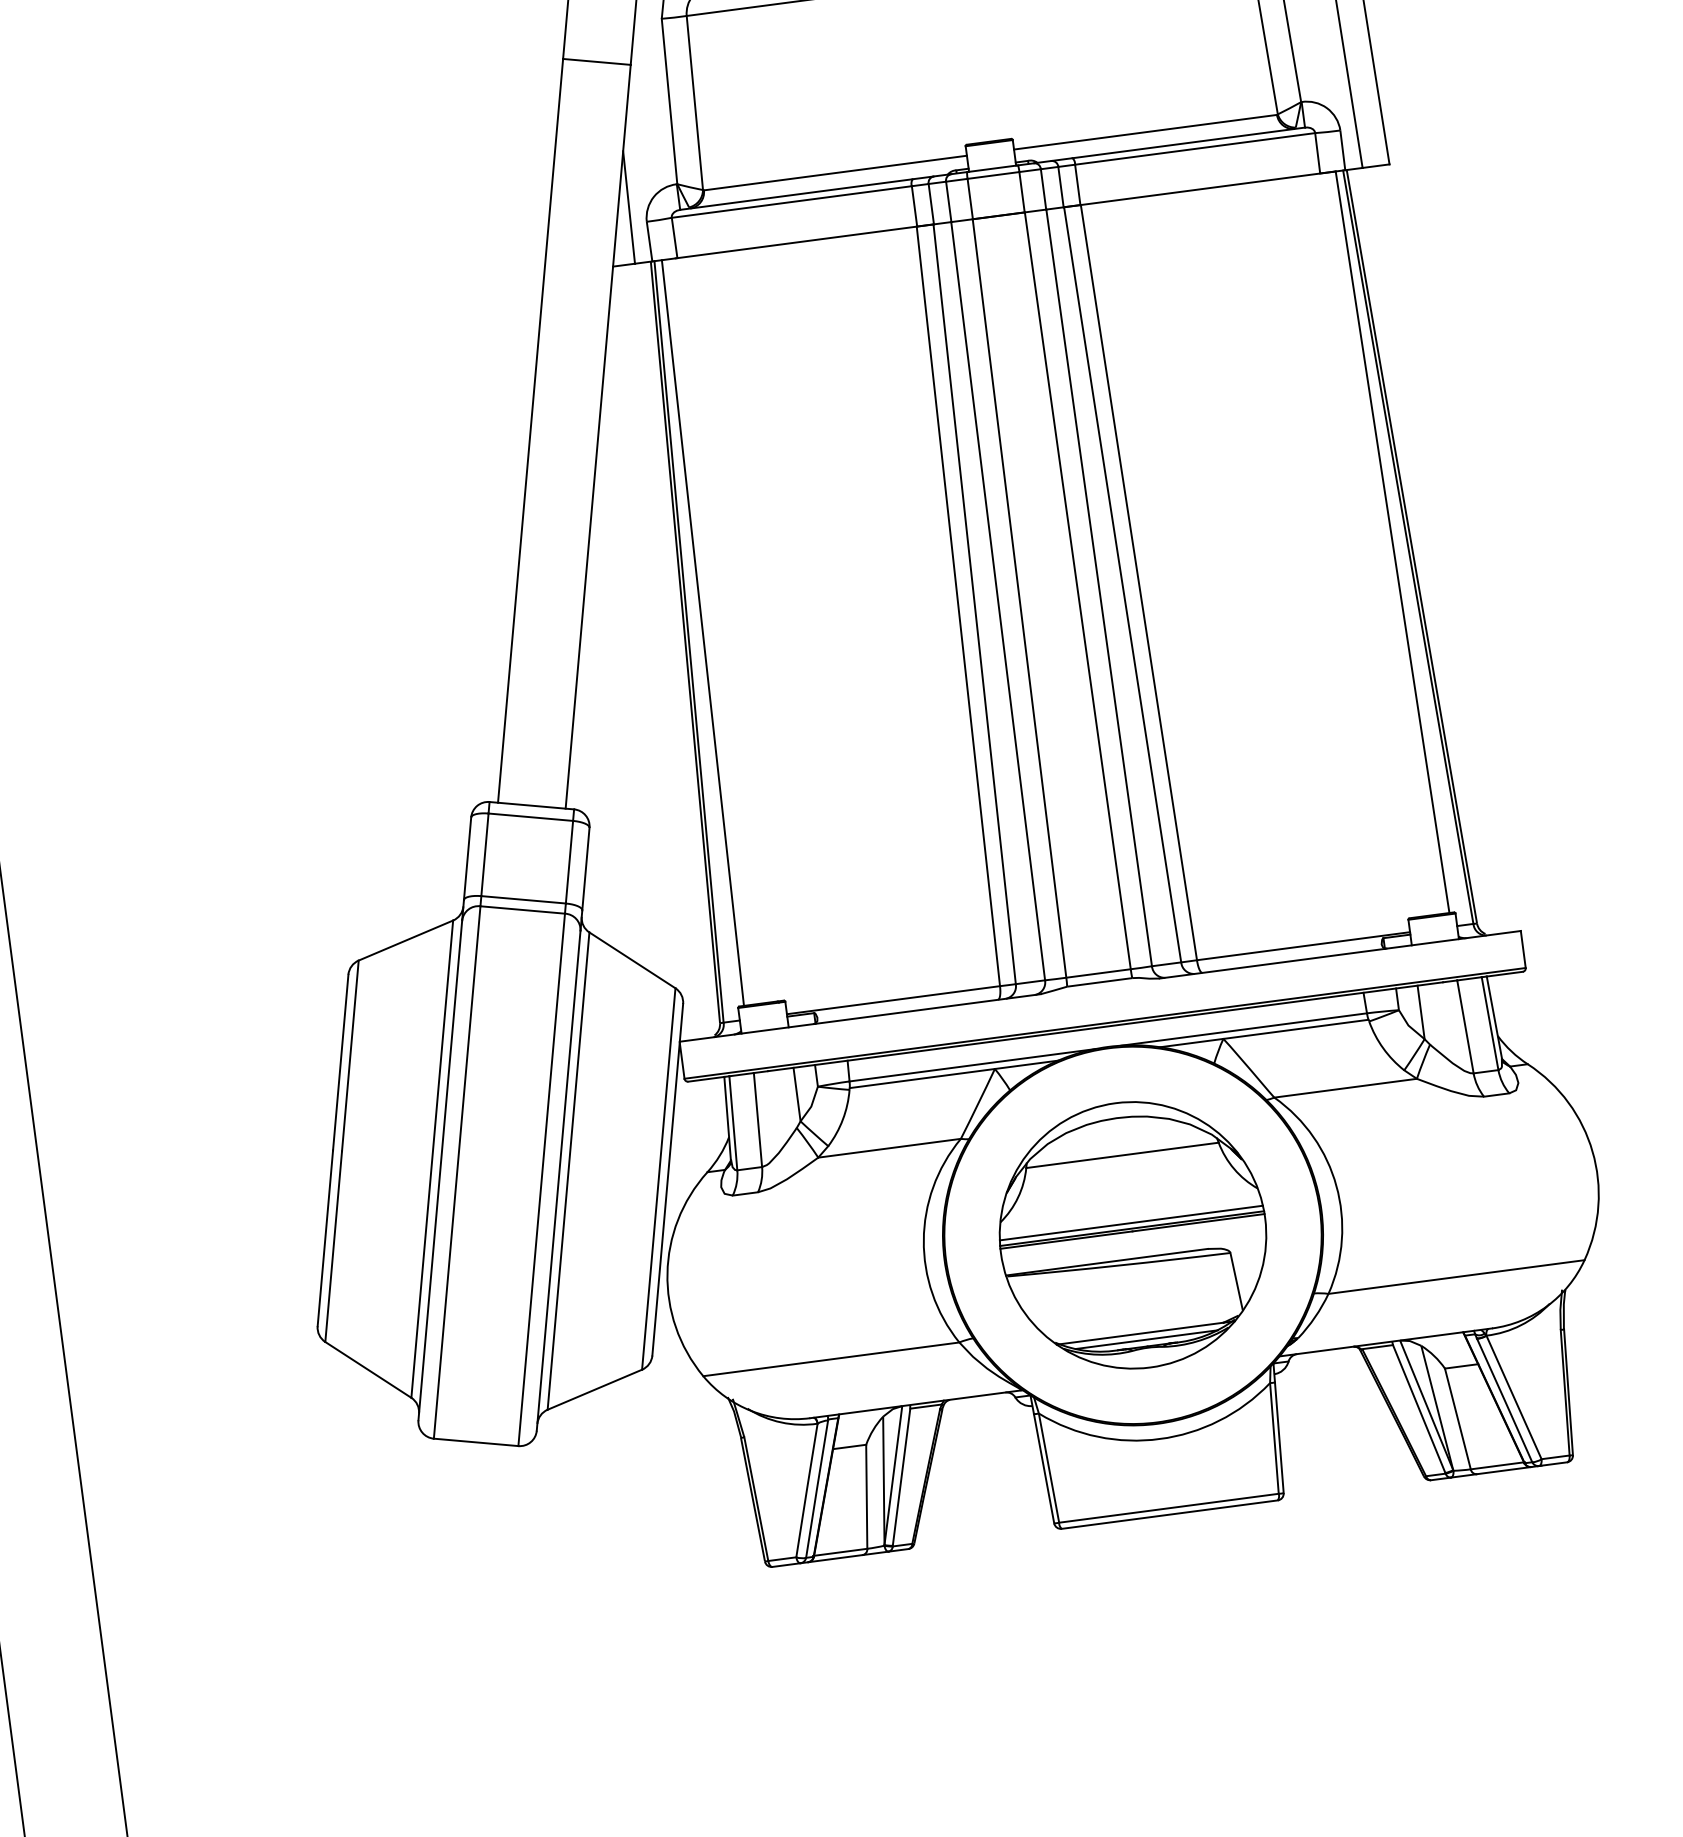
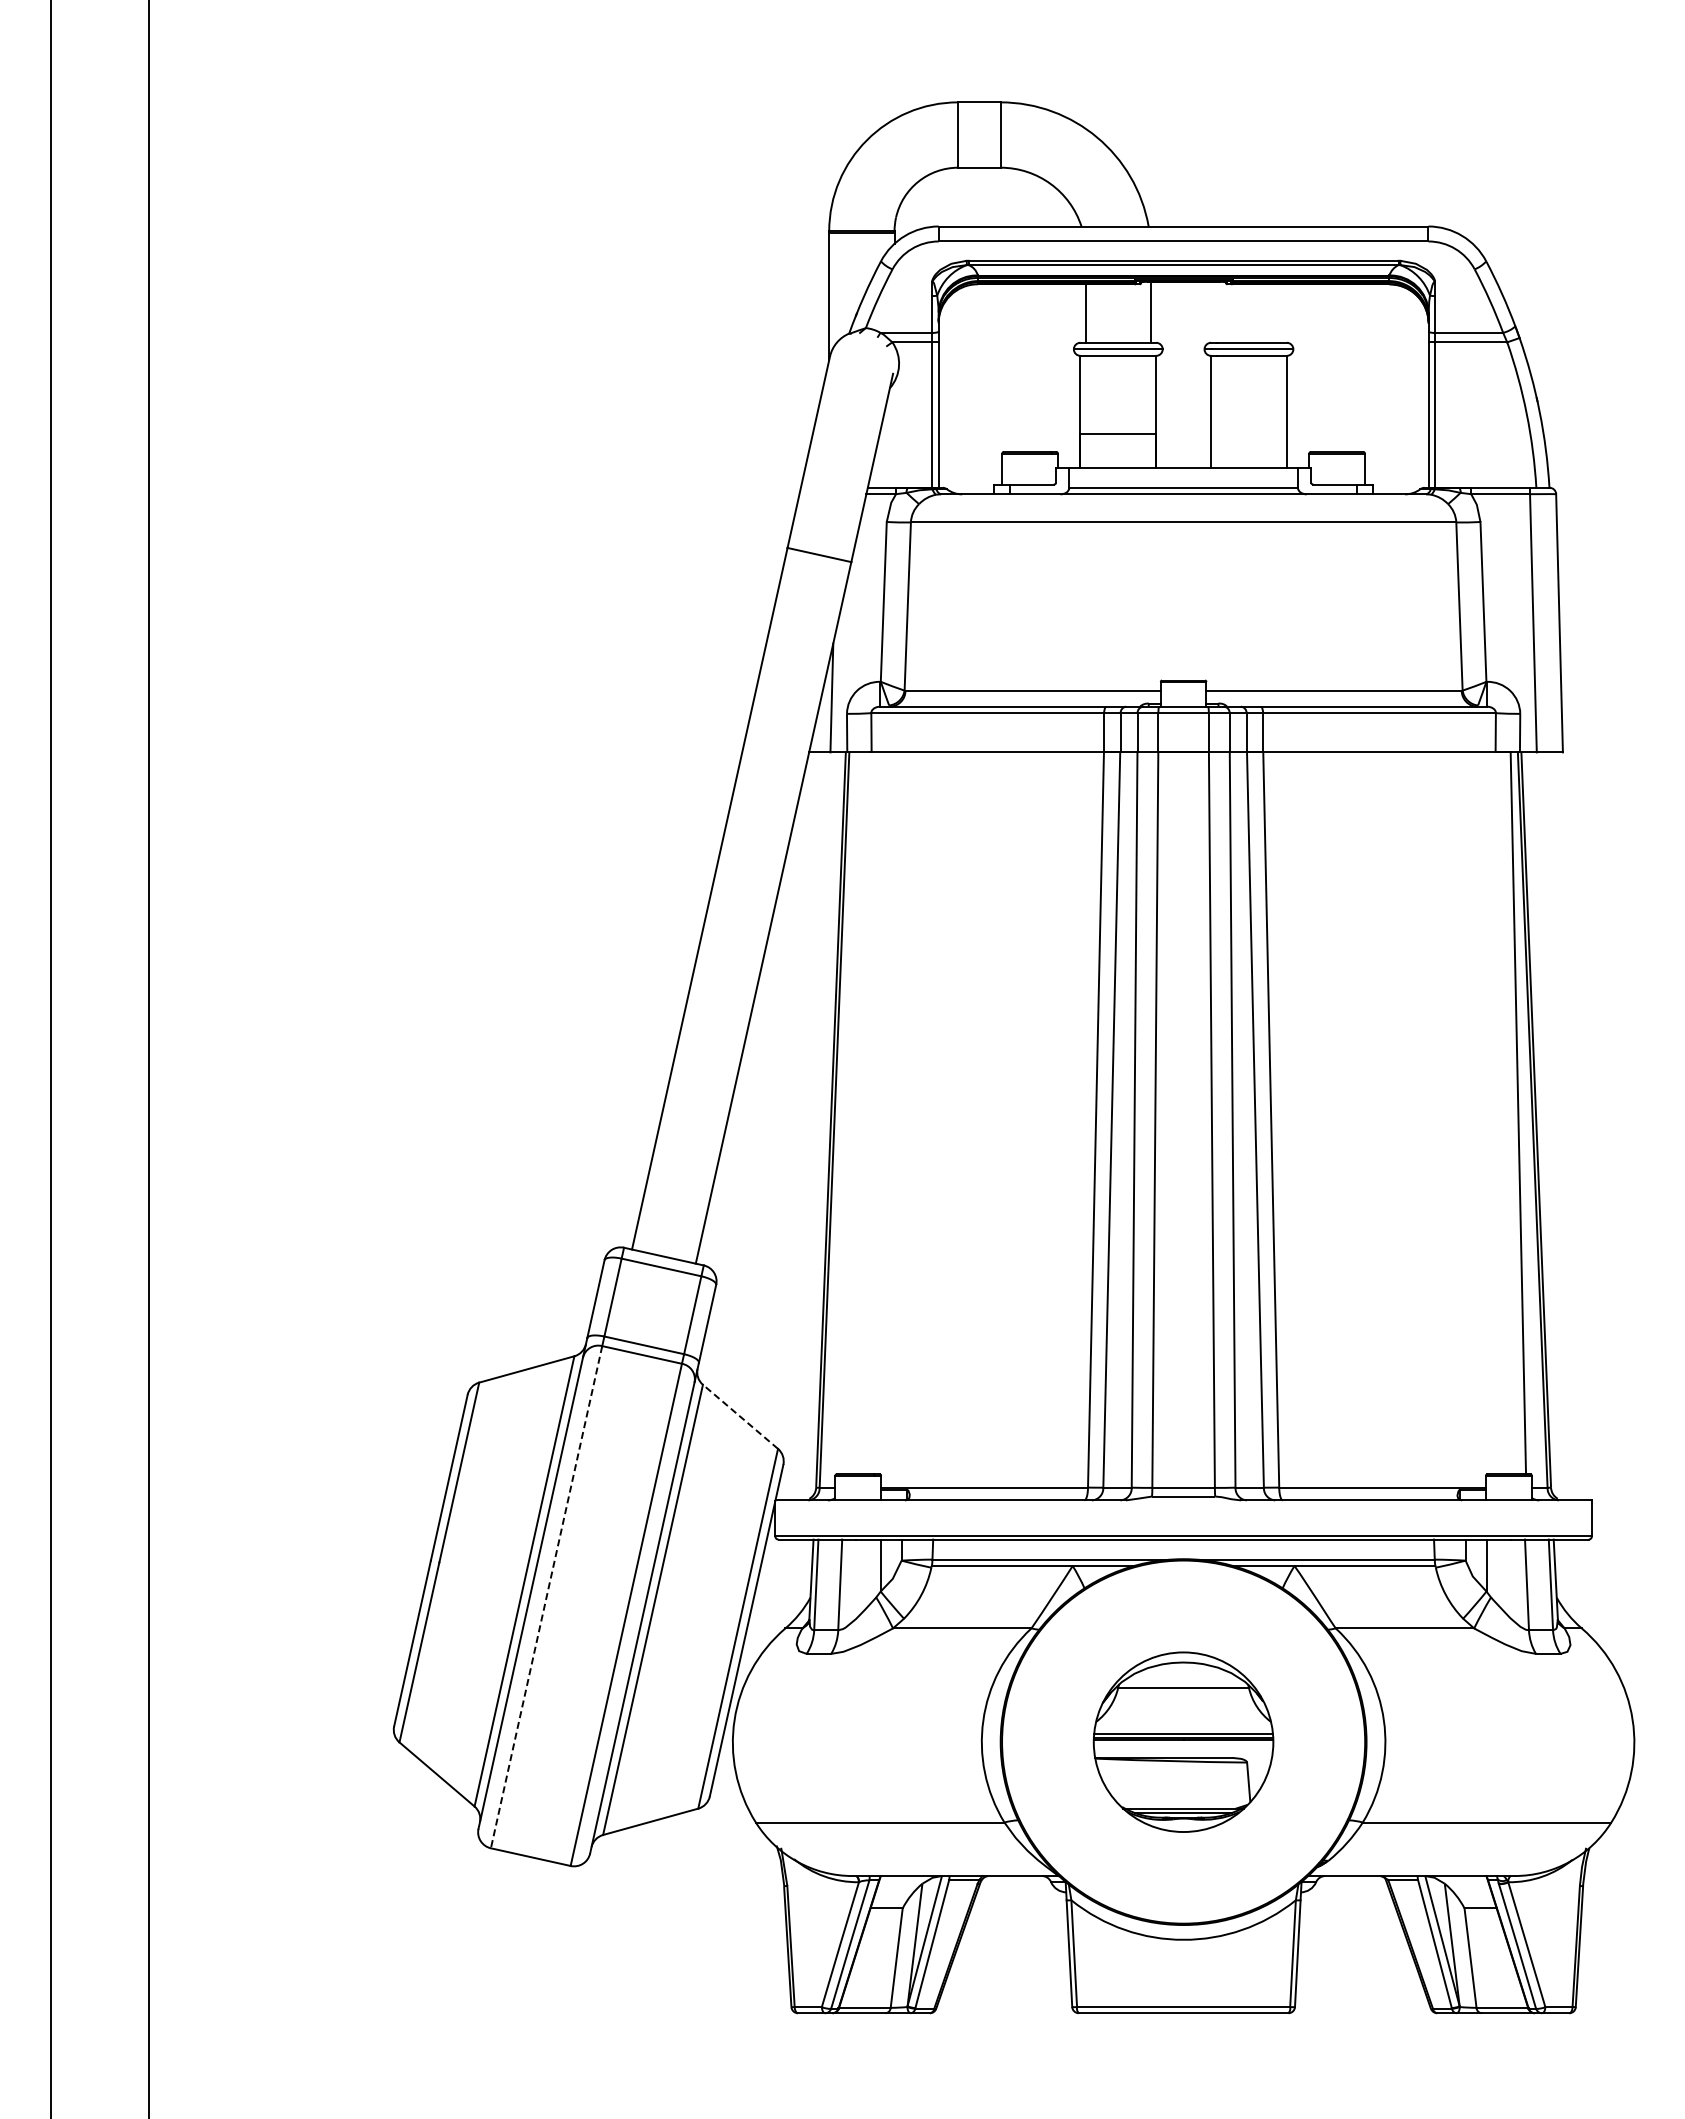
line: (702, 633) -> (848, 1113), removed
line: (632, 960) -> (740, 1416), solid -> dashed
line: (457, 1172) -> (546, 1597), solid -> dashed
part: (1132, 1235) -> (1183, 1742), size x0.7

